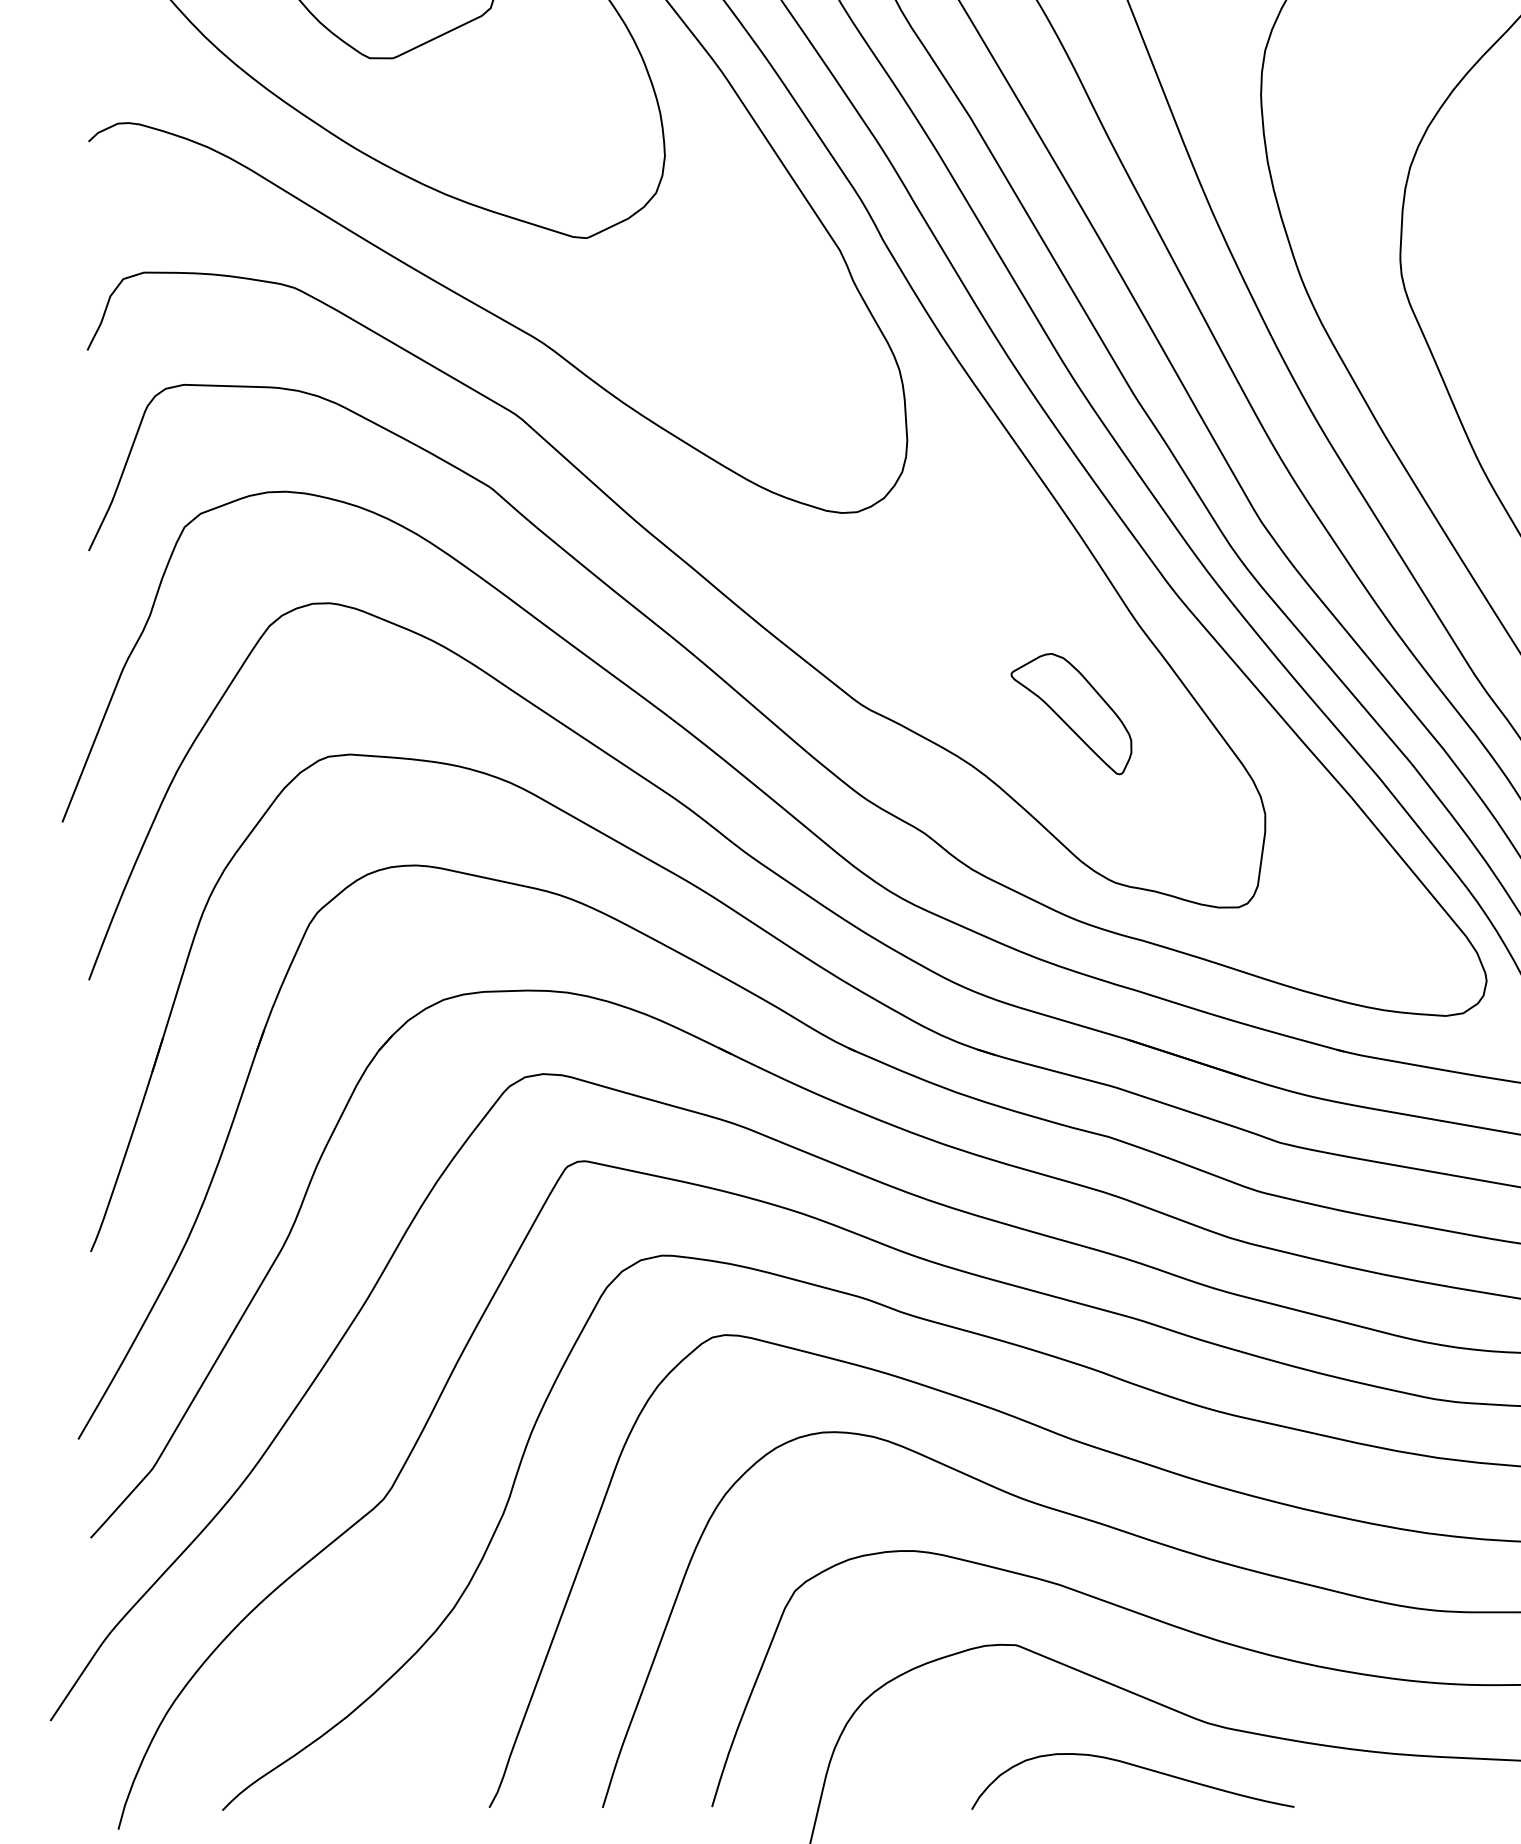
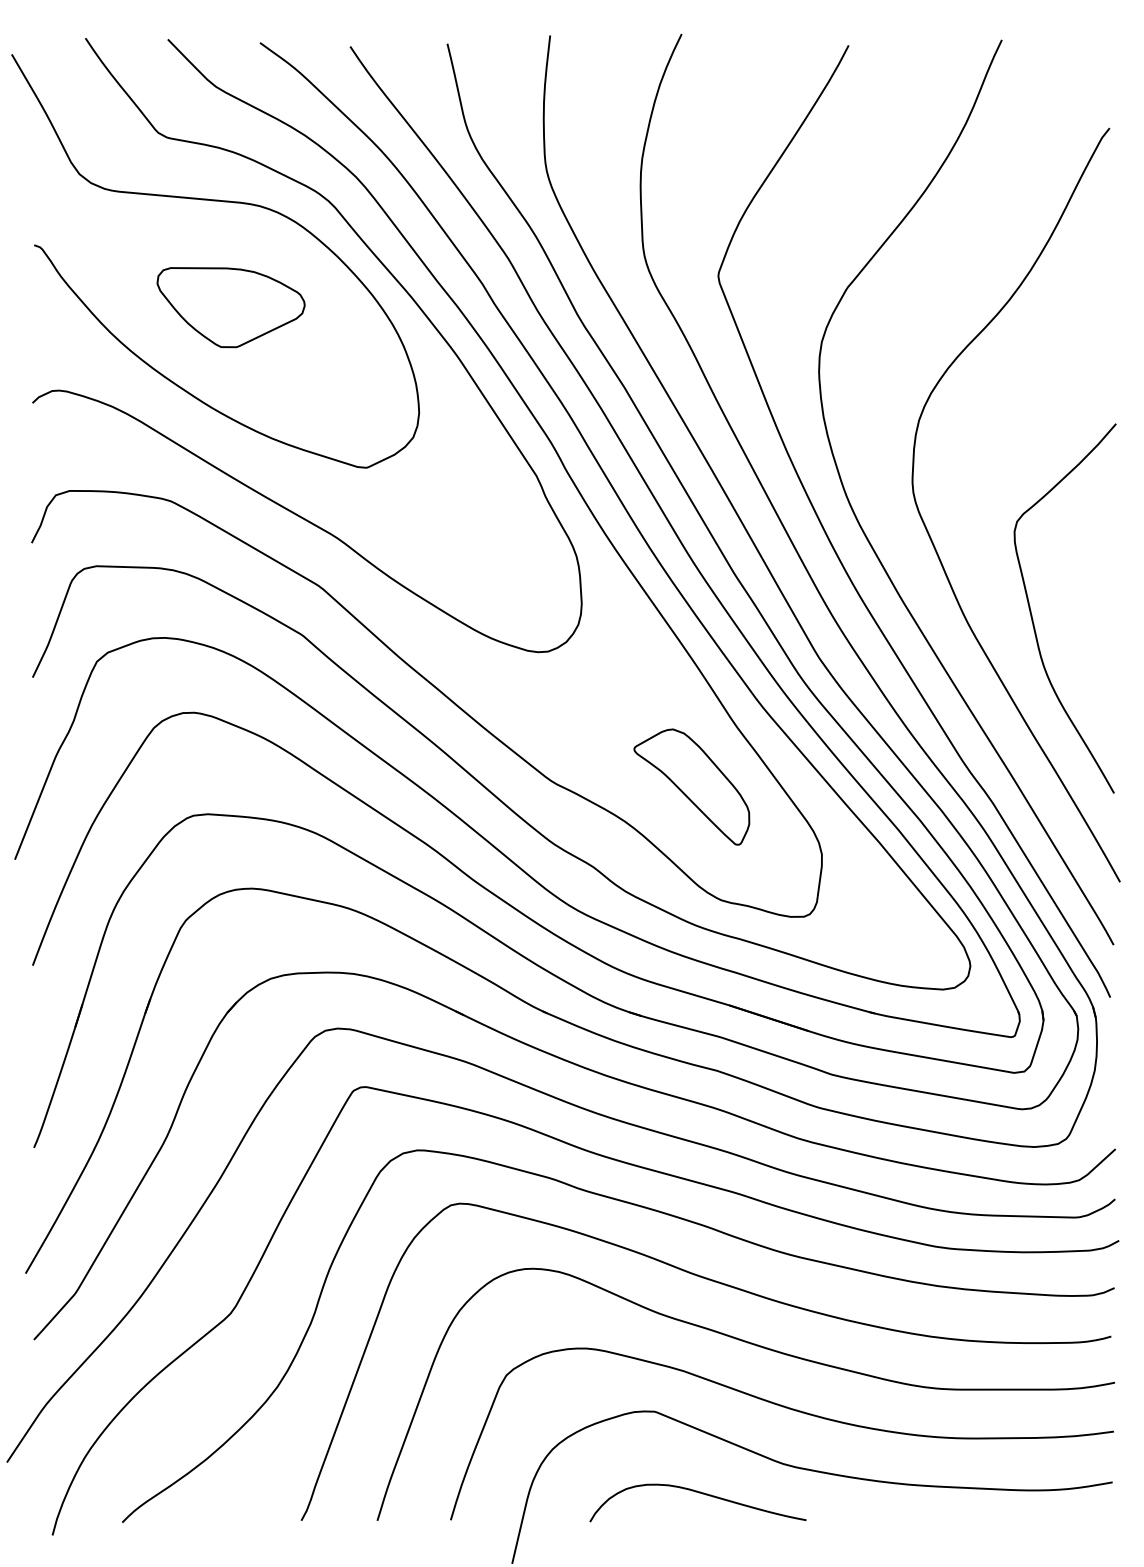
part: (1070, 713) -> (691, 786), size x1.43
curve: (1134, 1767) -> (699, 1493), moved

